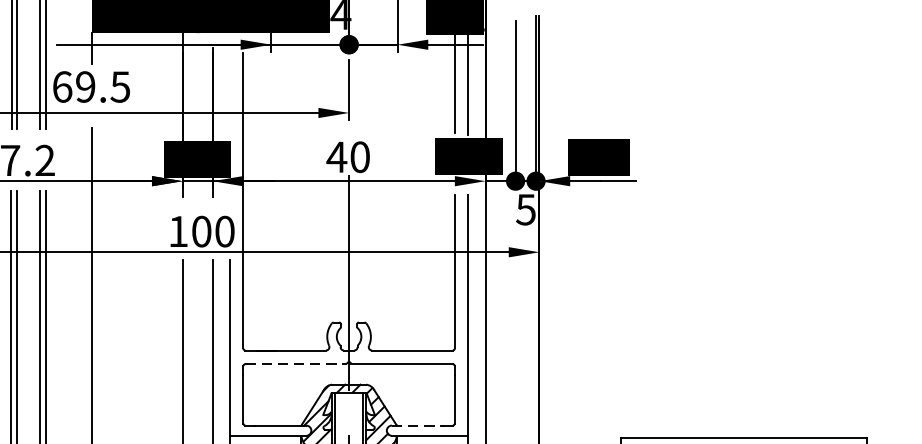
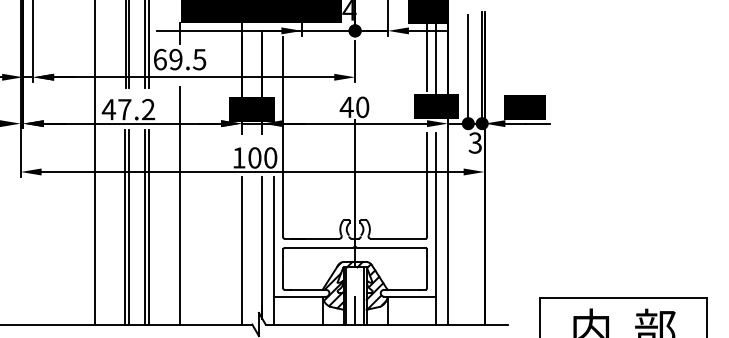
text: (526, 208) -> (475, 142), 5 -> 3
line: (296, 364) -> (319, 248), dashed -> solid
line: (418, 425) -> (402, 289), dashed -> solid

